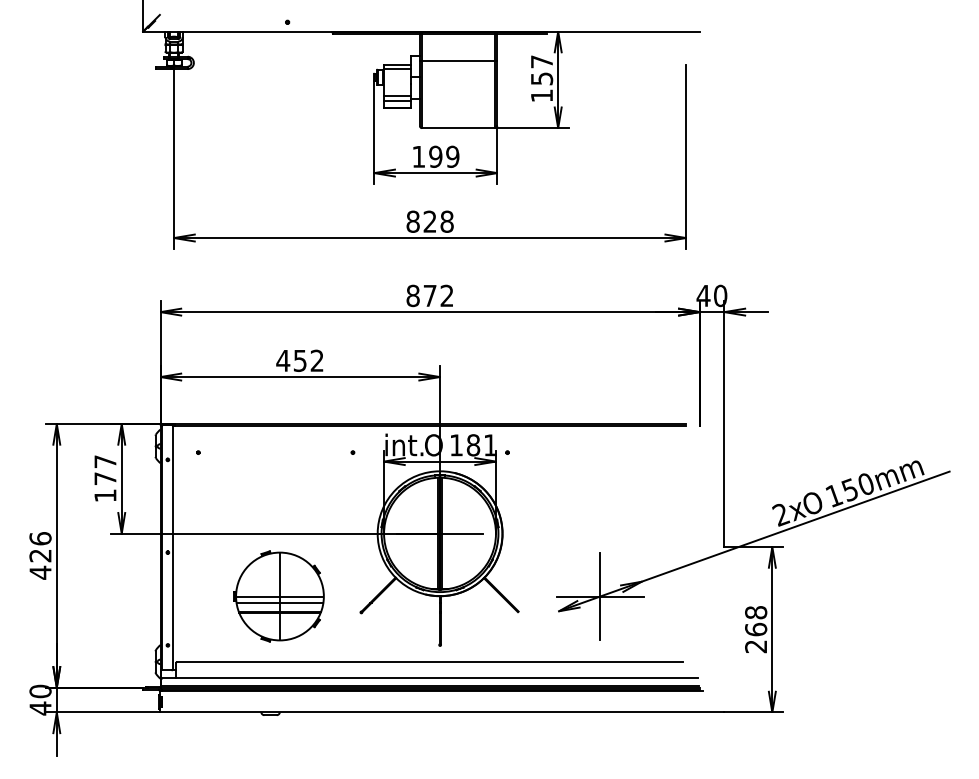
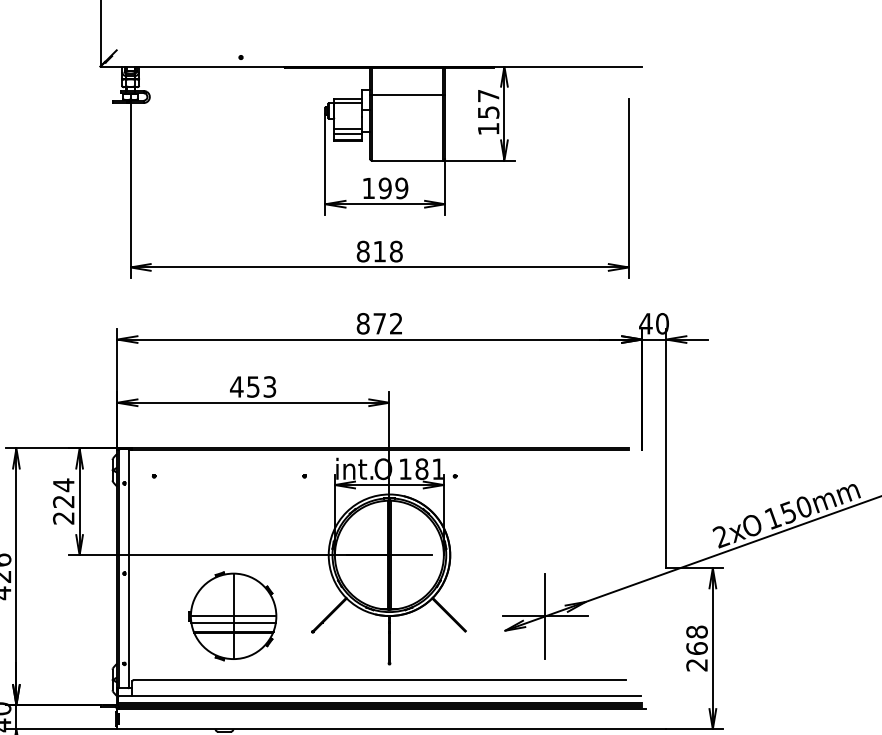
text: (429, 221) -> (379, 251), 828 -> 818
text: (316, 360) -> (269, 386), 452 -> 453
text: (105, 478) -> (63, 501), 177 -> 224

